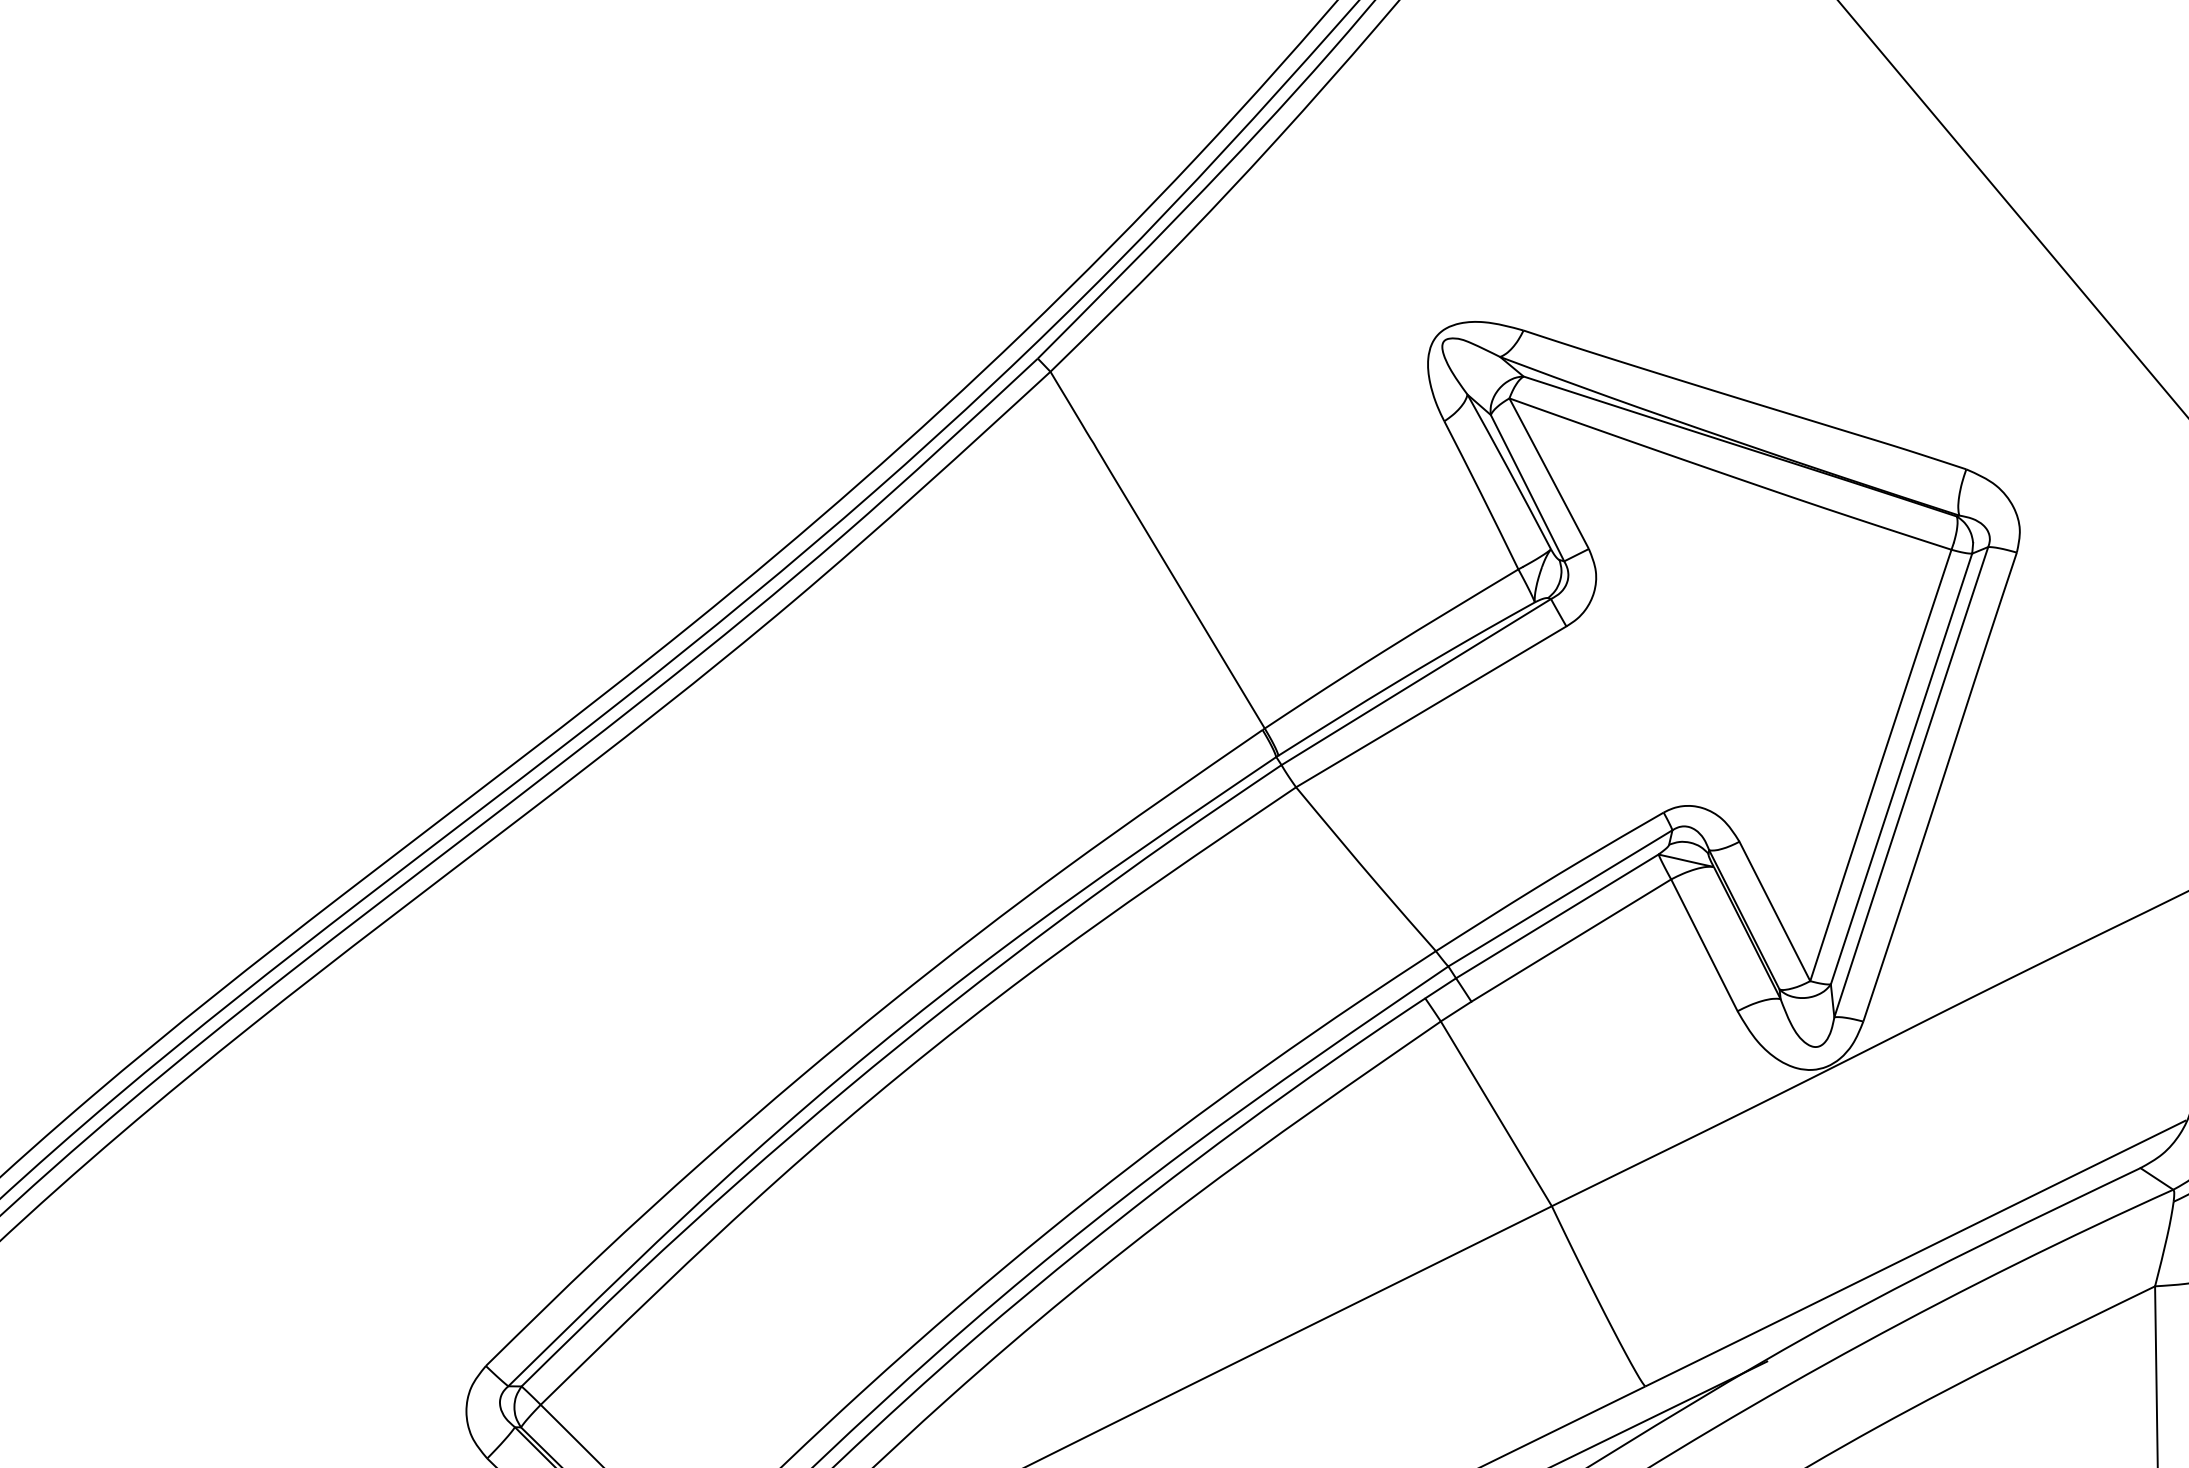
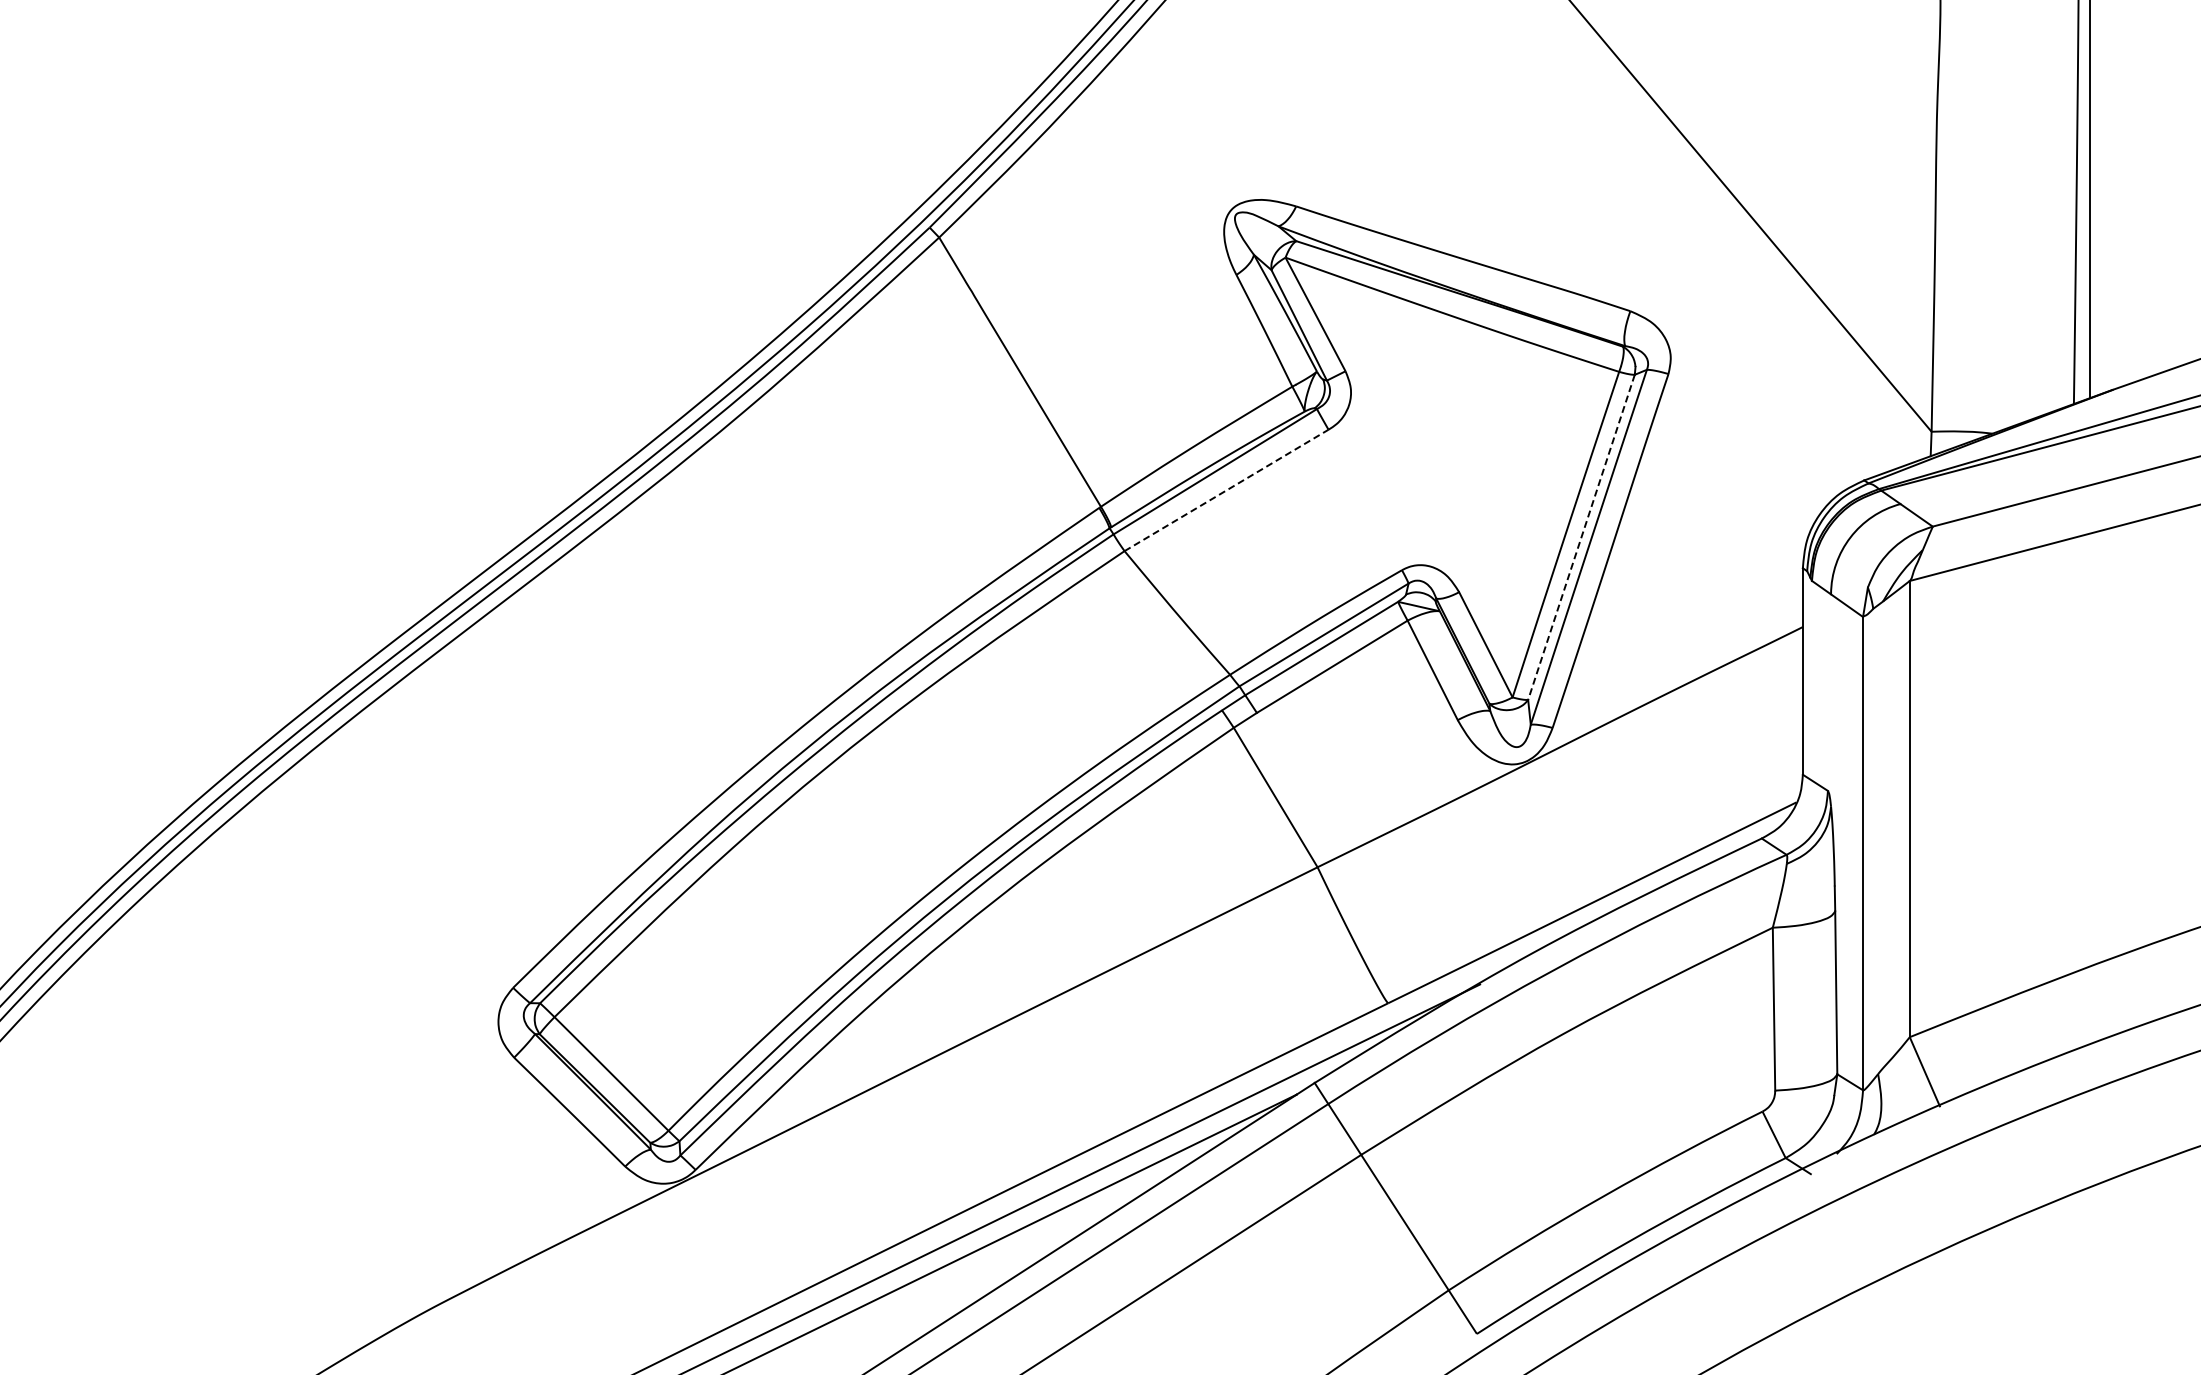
line: (1431, 706) -> (1226, 490), solid -> dashed
line: (1901, 769) -> (1581, 537), solid -> dashed

